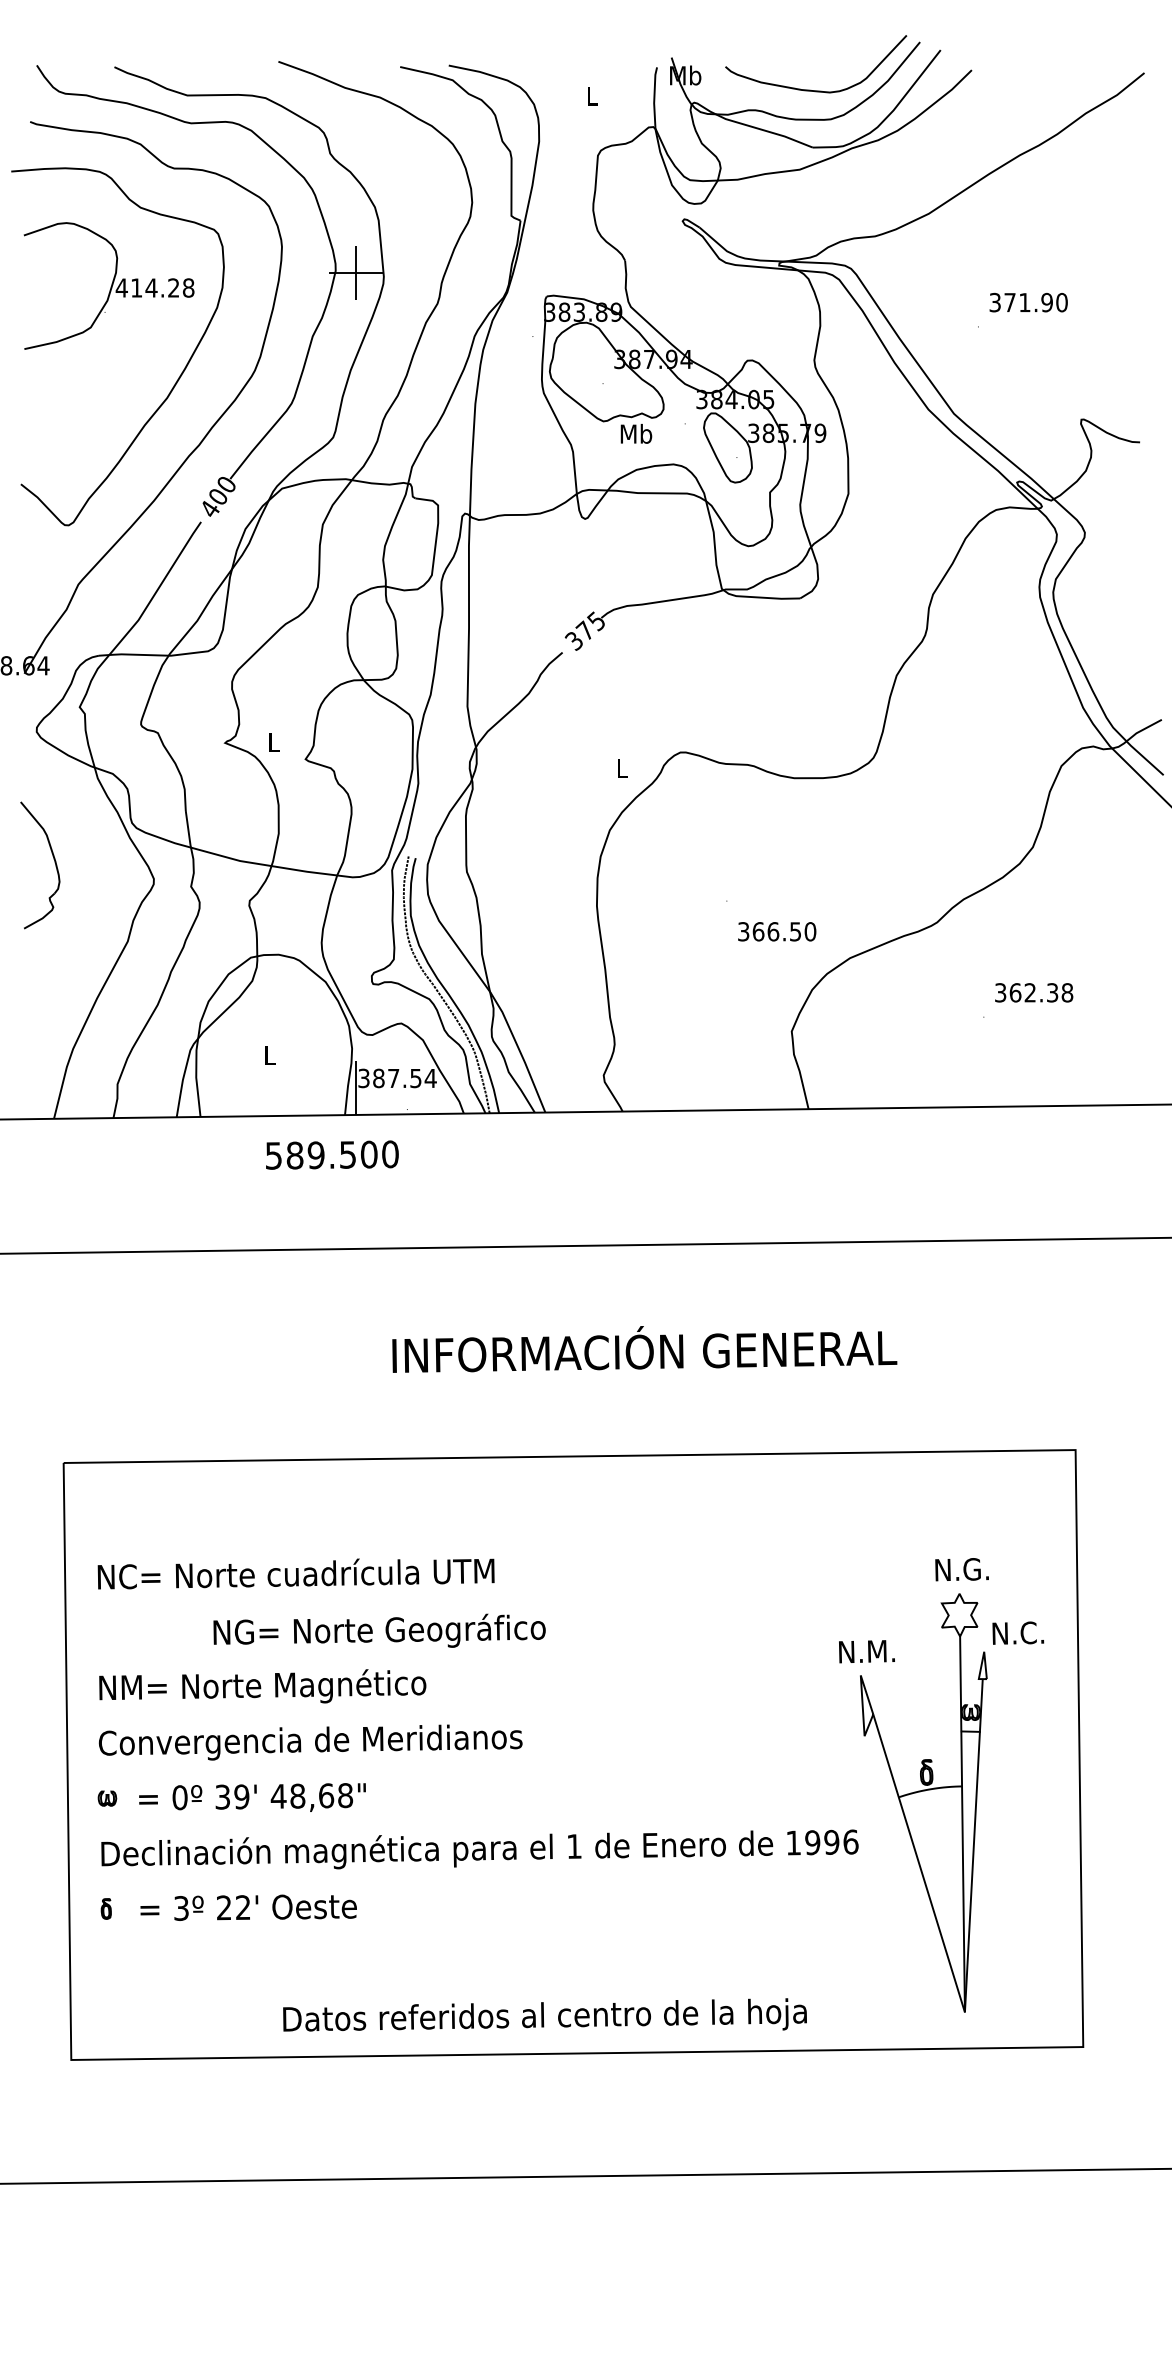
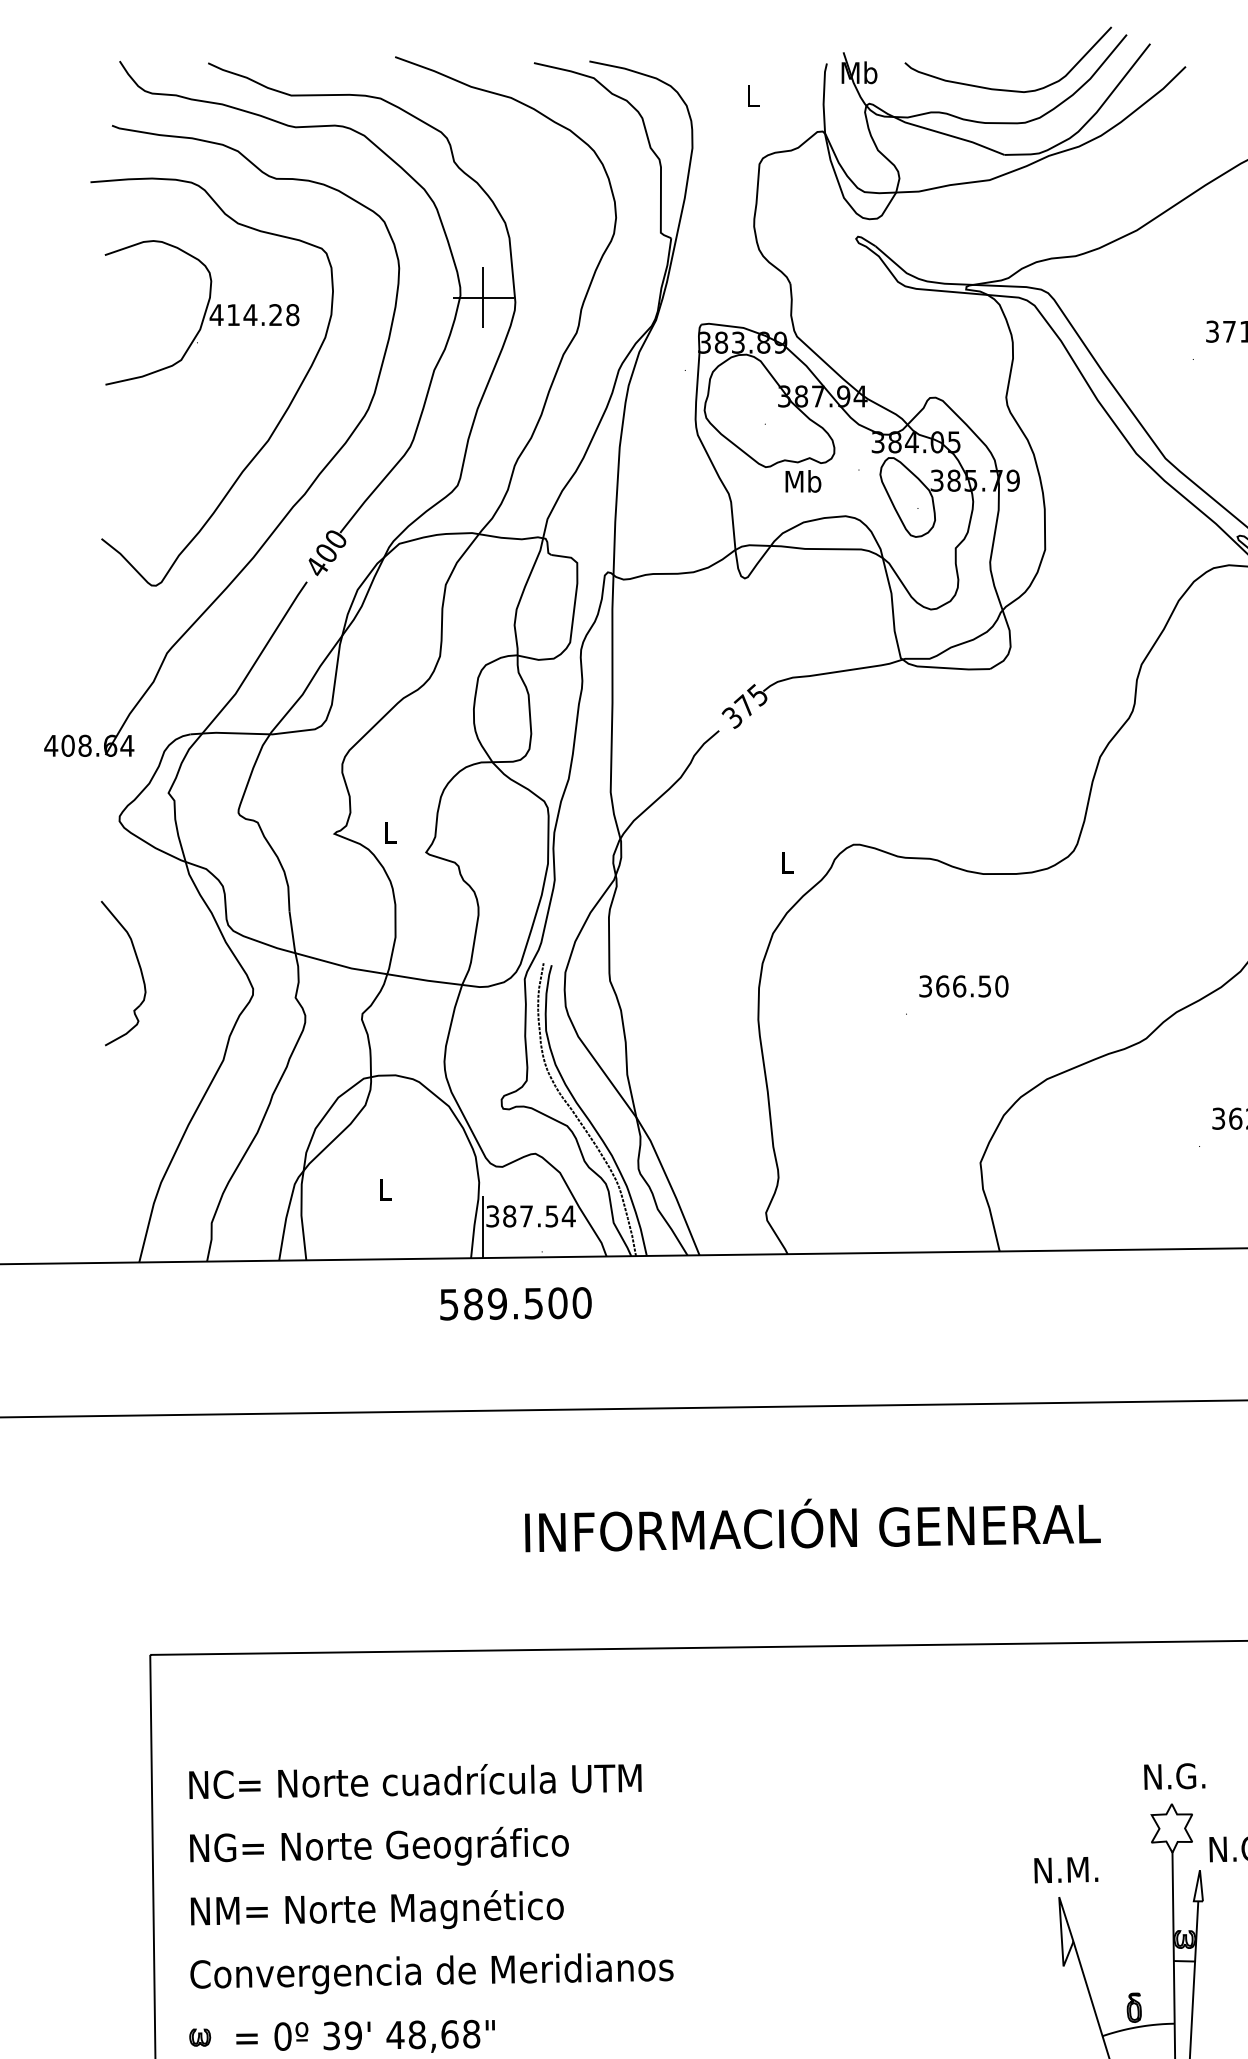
text: (777, 931) -> (964, 986), moved
text: (332, 1154) -> (516, 1303), moved
text: (379, 1630) -> (379, 1845), moved

